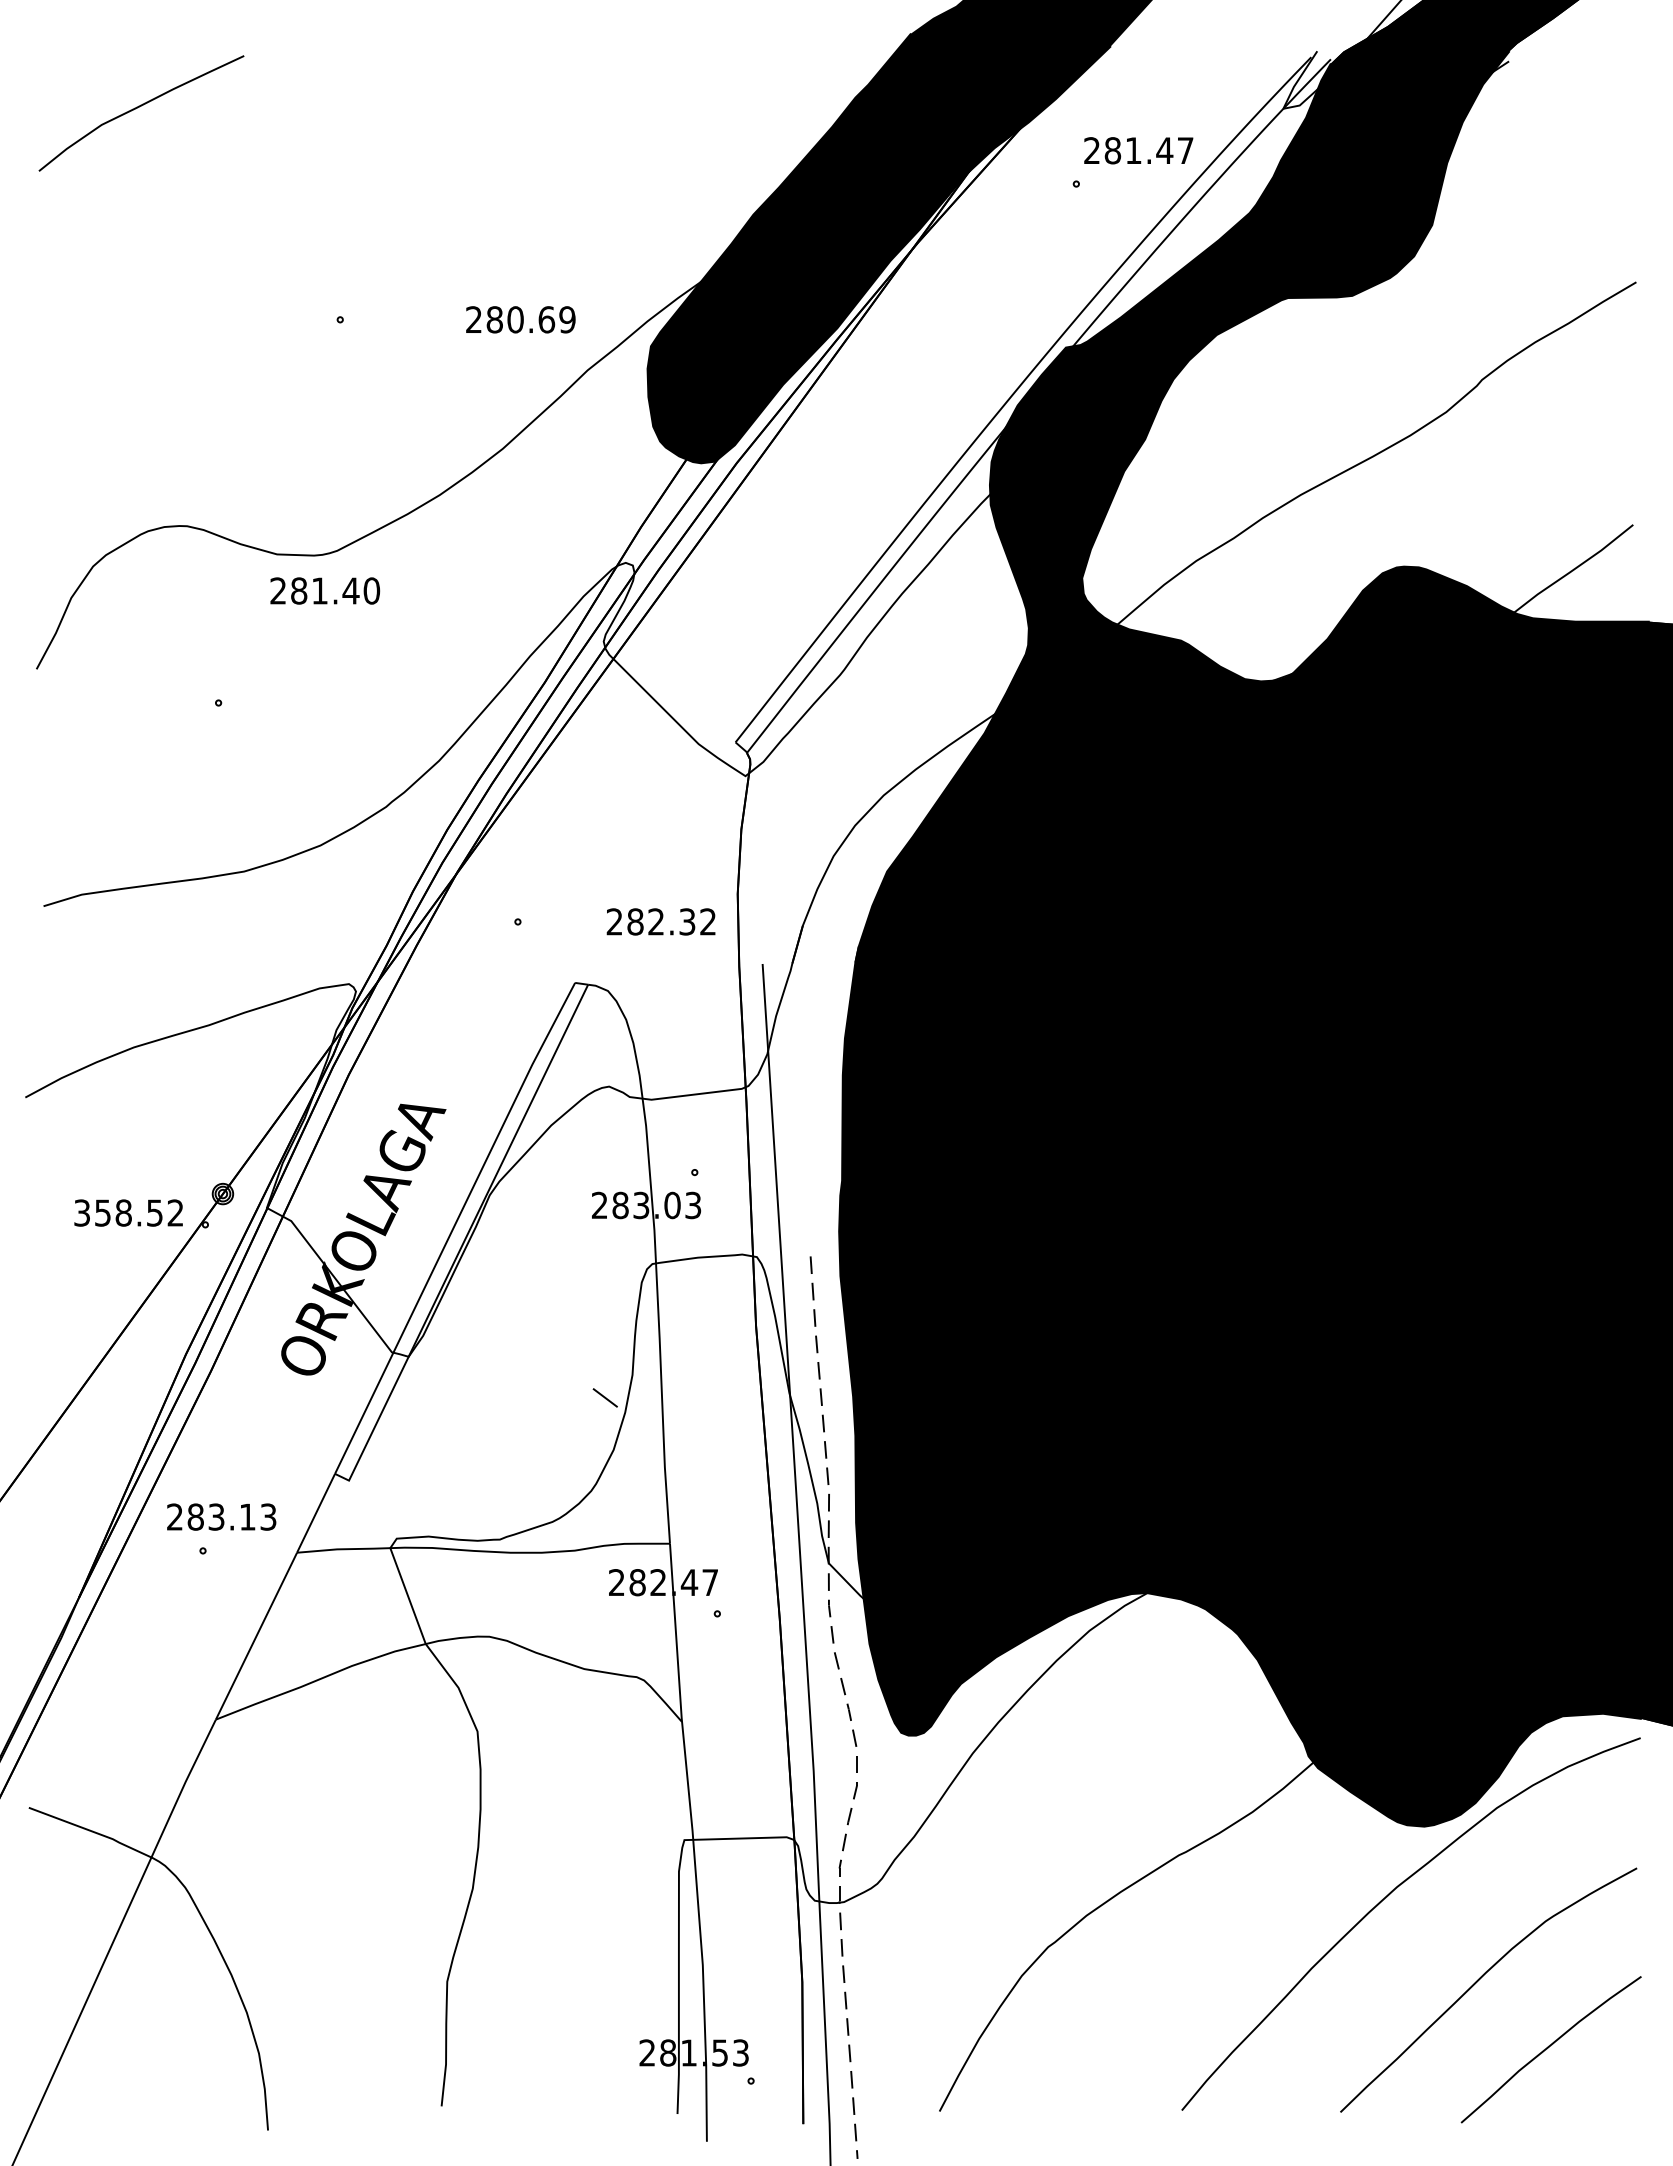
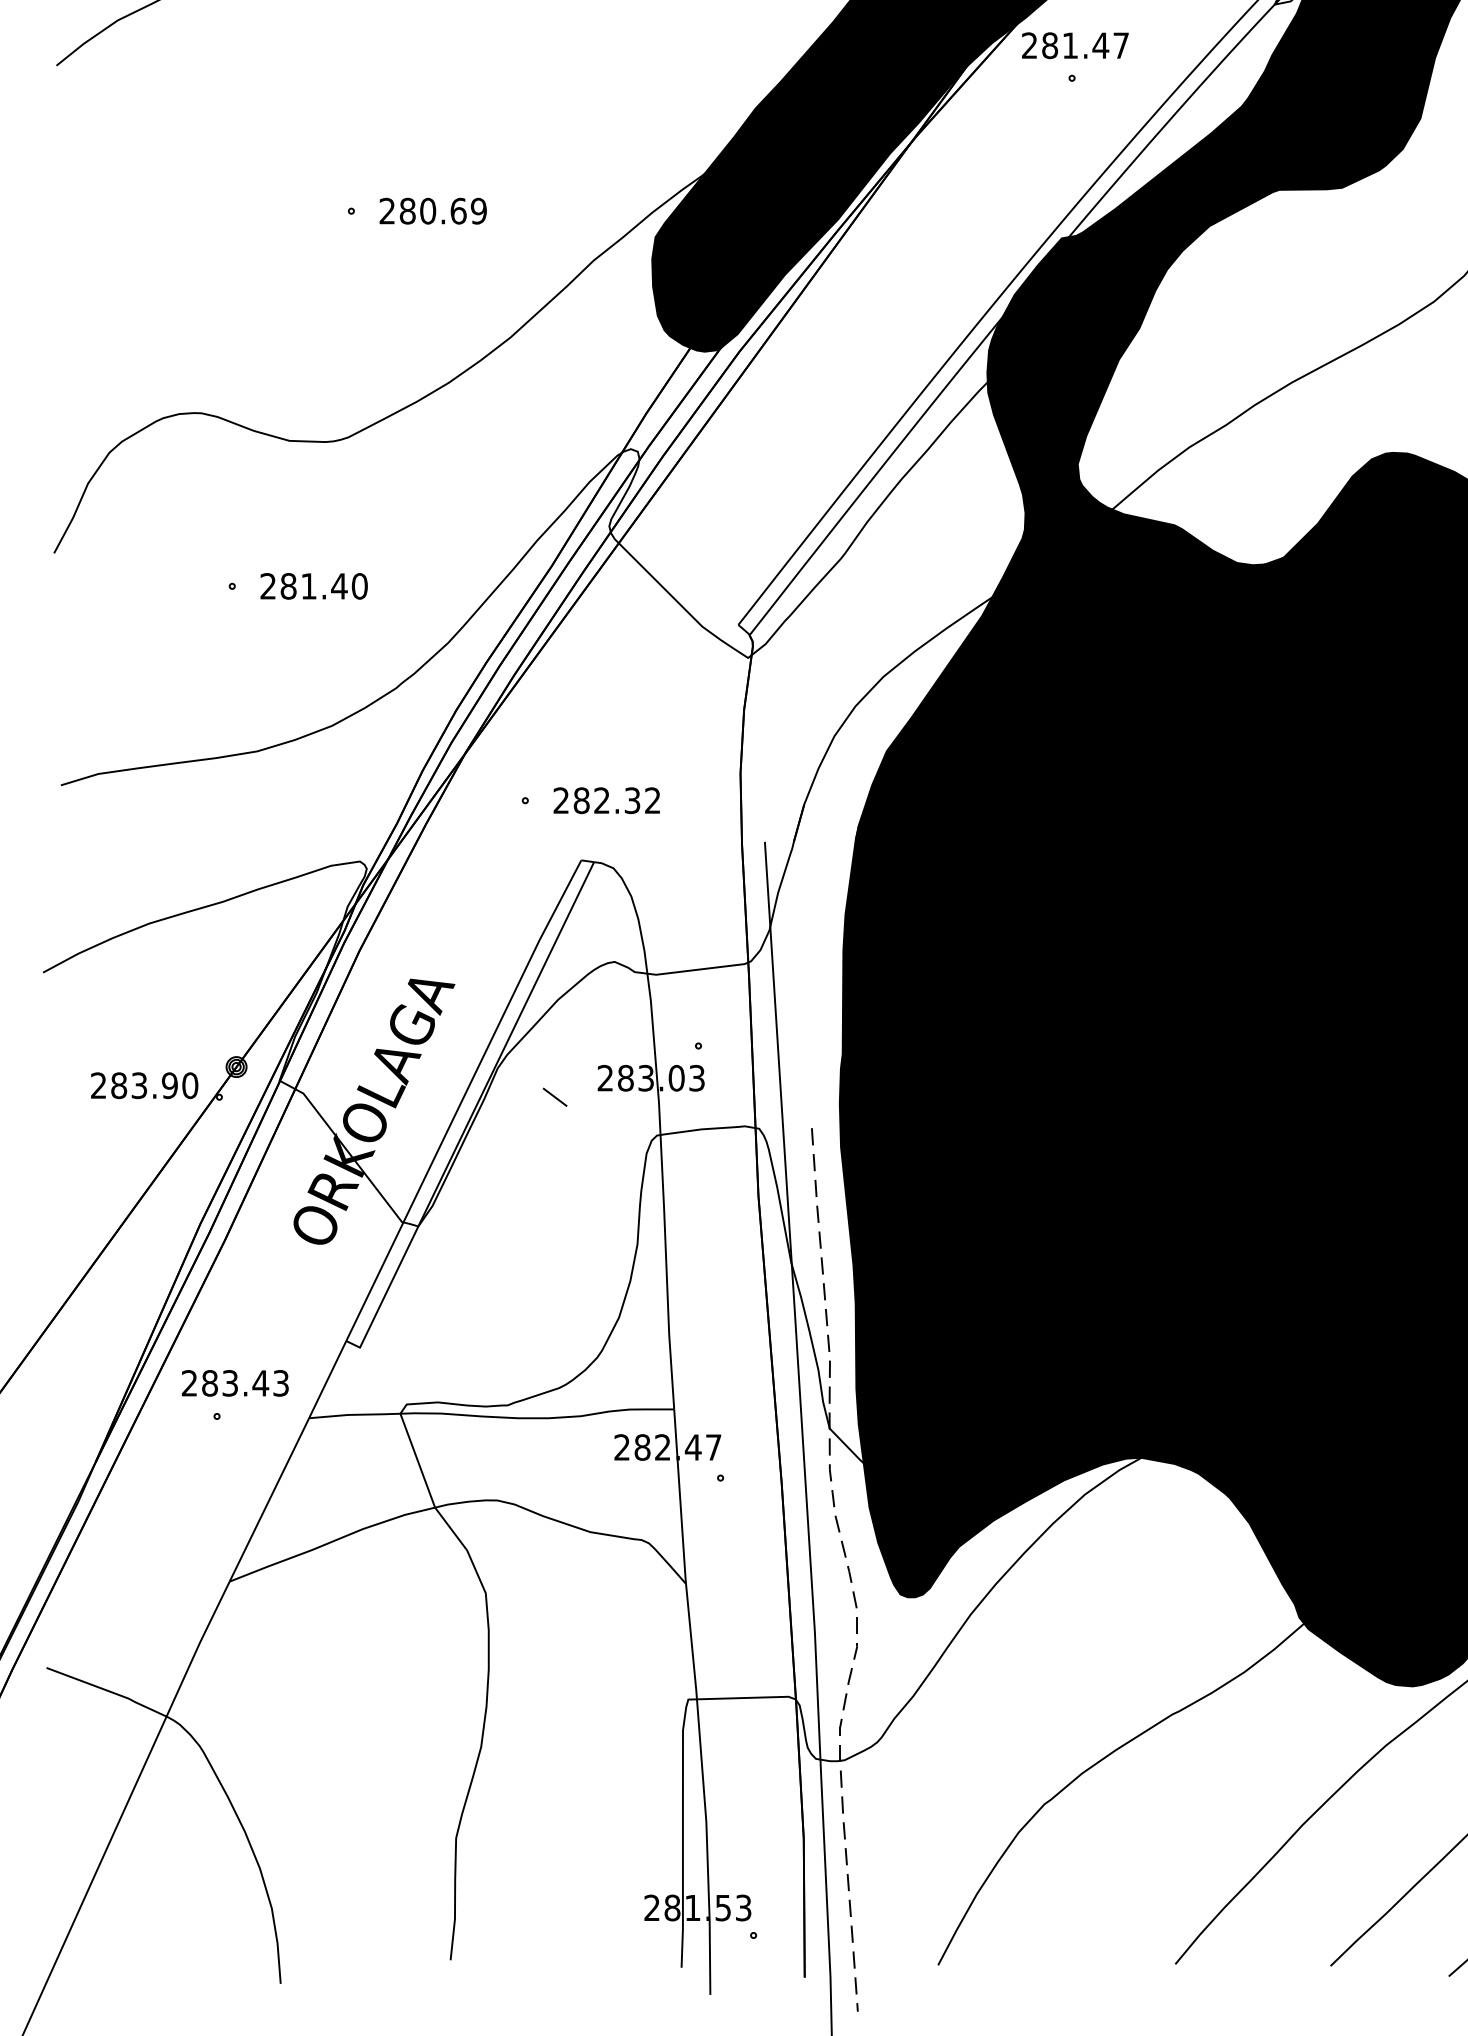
text: (1138, 150) -> (1075, 45), moved
text: (520, 319) -> (432, 210), moved
text: (325, 590) -> (314, 585), moved
text: (660, 921) -> (606, 800), moved
text: (128, 1212) -> (144, 1085), 358.52 -> 283.90
line: (604, 1397) -> (554, 1096), moved
text: (247, 1516) -> (260, 1382), 283.13 -> 283.43

